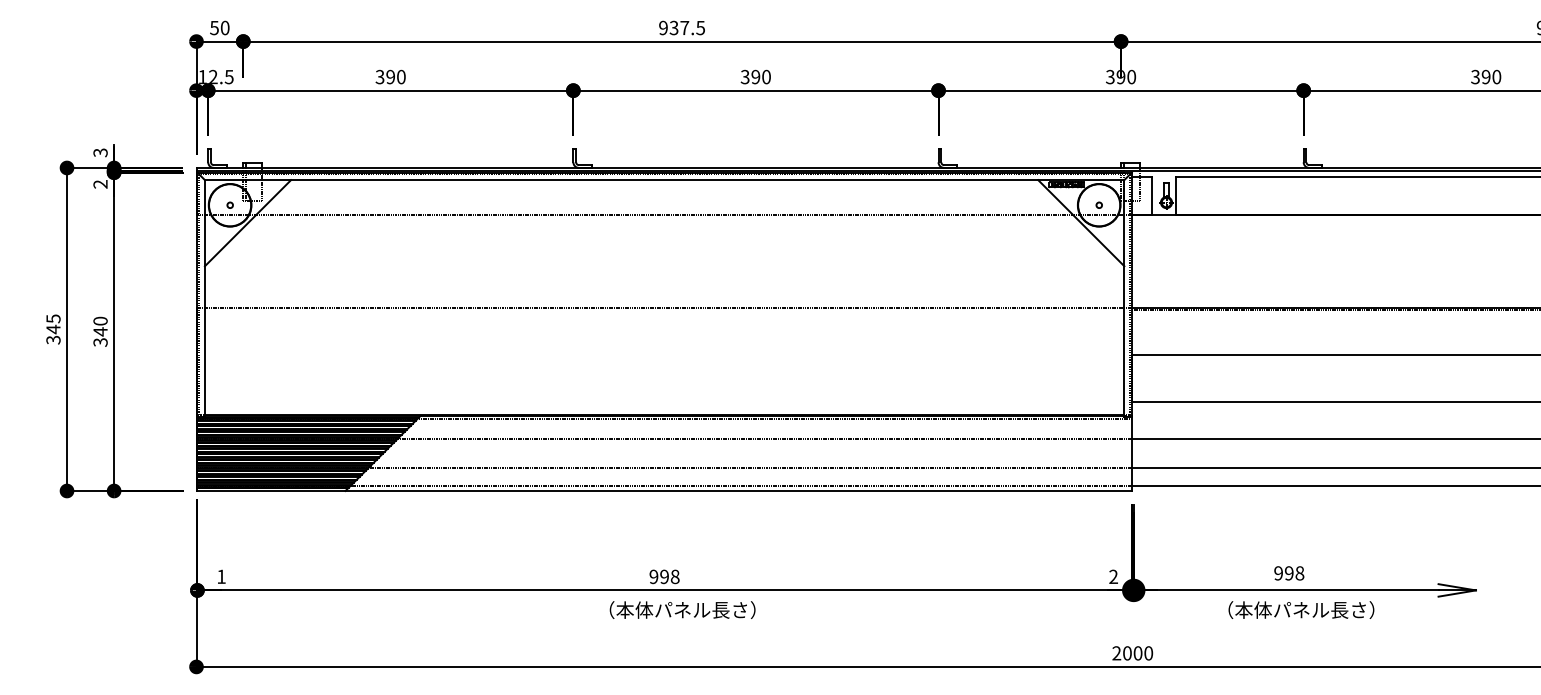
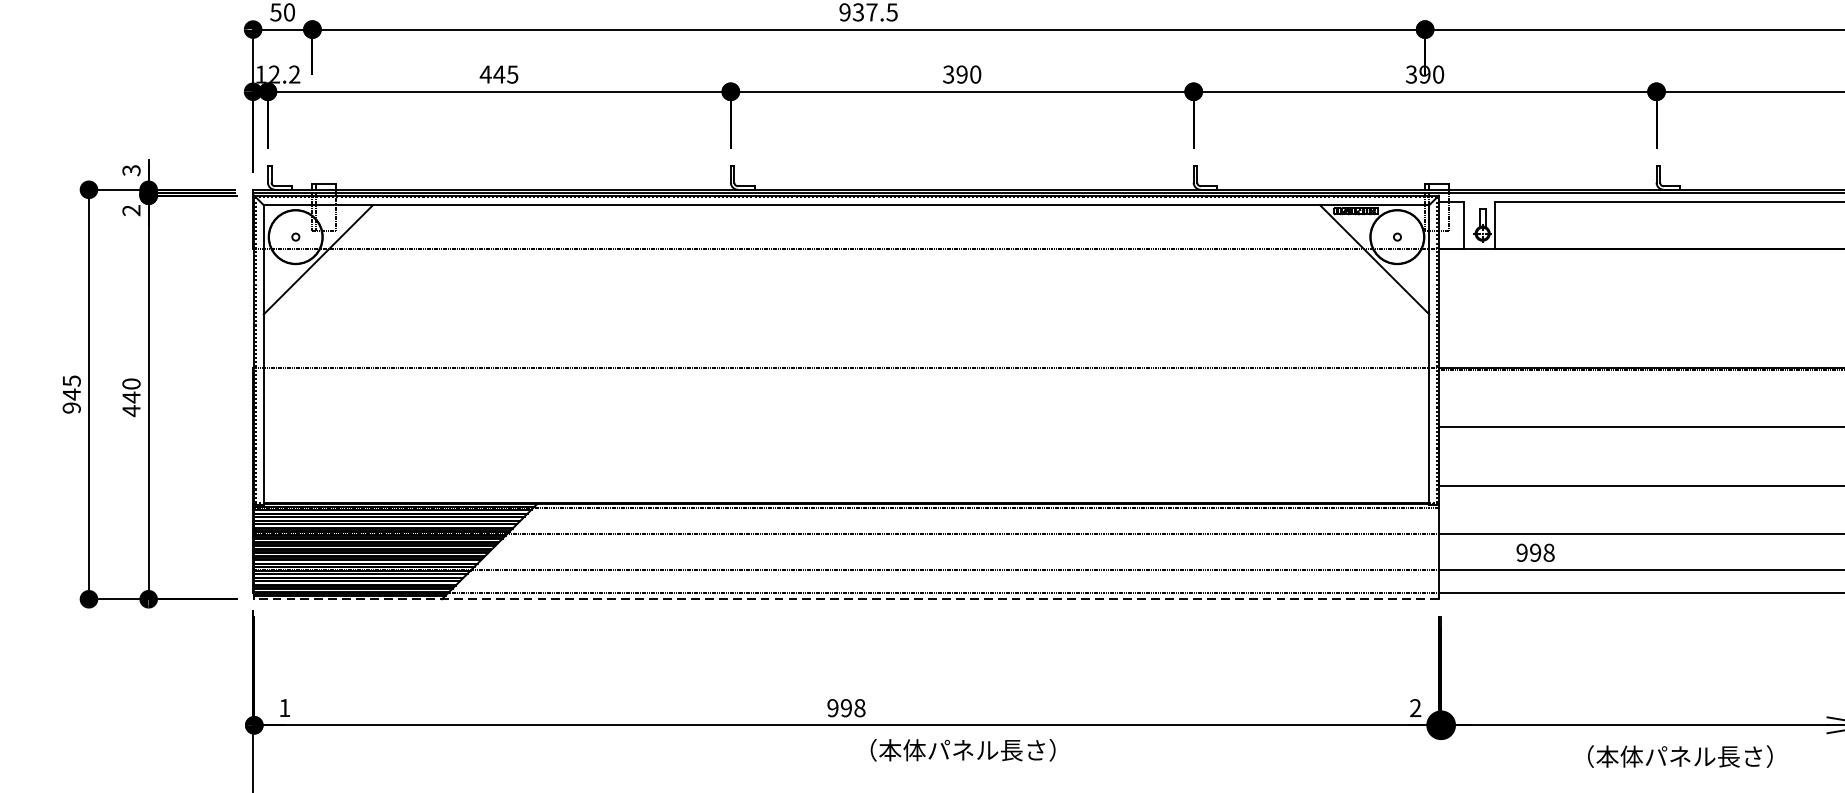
text: (228, 76) -> (293, 73), 12.5 -> 12.2
text: (390, 76) -> (499, 73), 390 -> 445
text: (53, 339) -> (71, 407), 345 -> 945
text: (100, 342) -> (131, 411), 340 -> 440
line: (664, 490) -> (846, 598), solid -> dashed
text: (1289, 573) -> (1535, 552), moved
text: (682, 609) -> (962, 749), moved
text: (1301, 609) -> (1680, 755), moved

